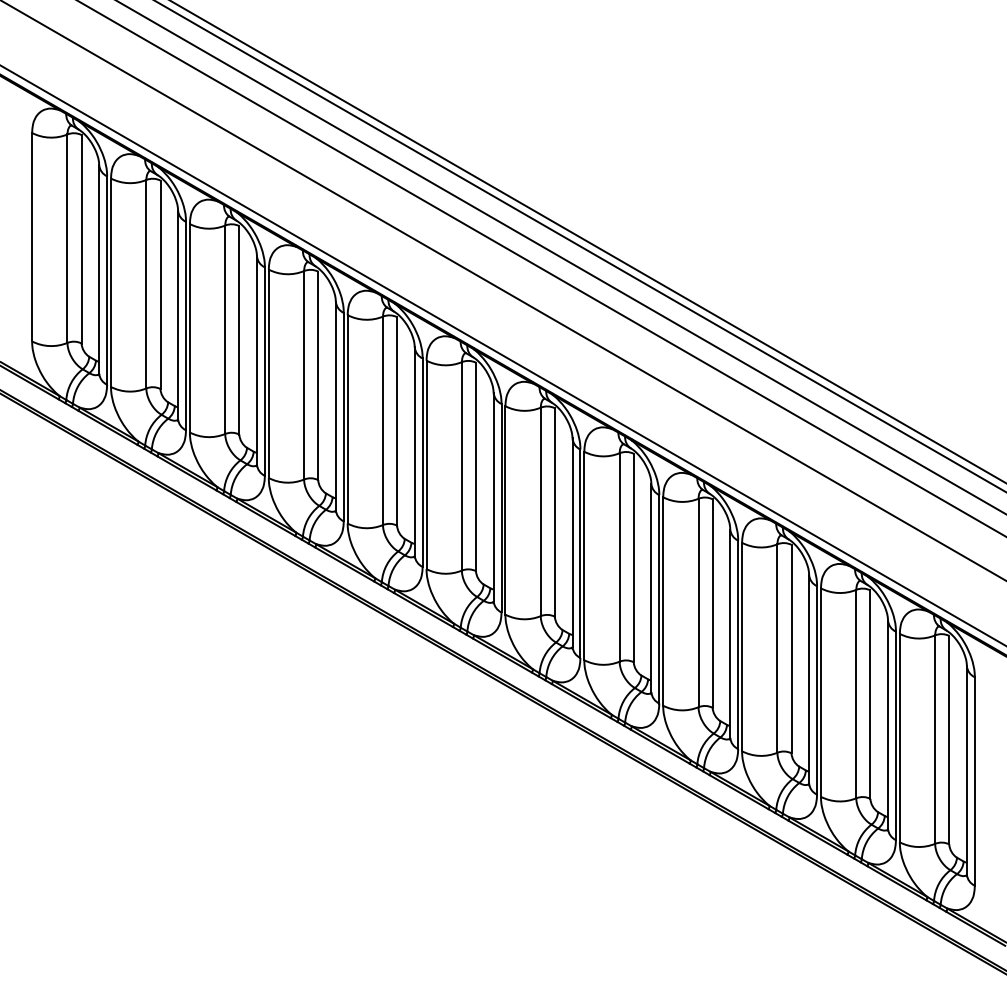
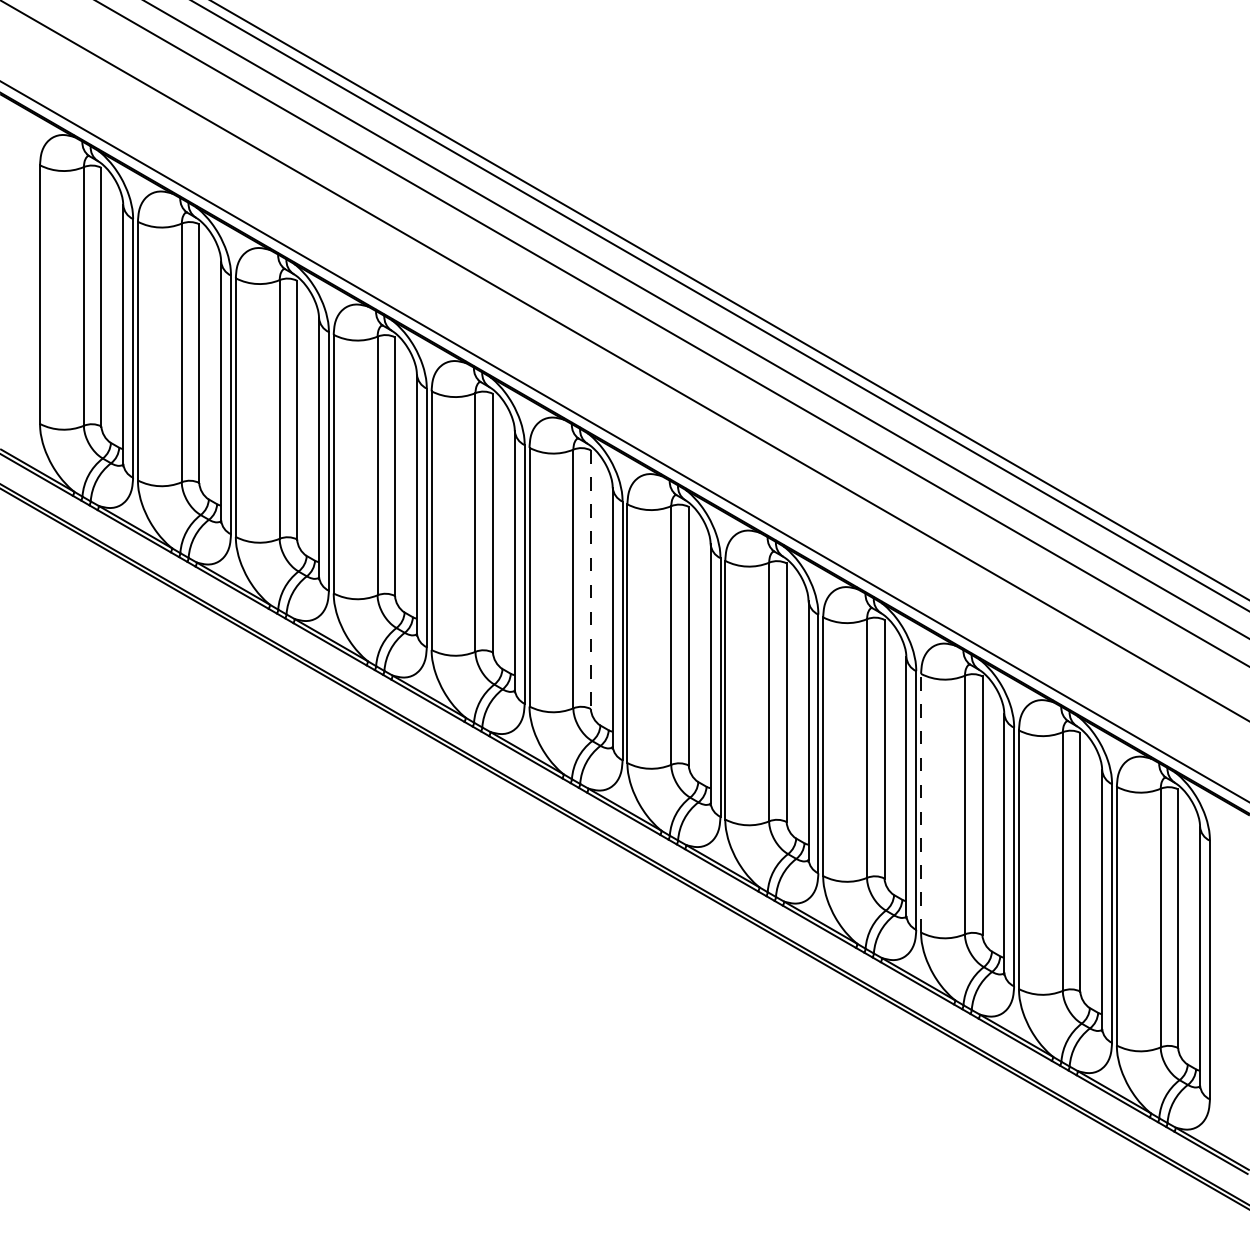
line: (476, 467) -> (591, 580), solid -> dashed
line: (742, 646) -> (921, 802), solid -> dashed

